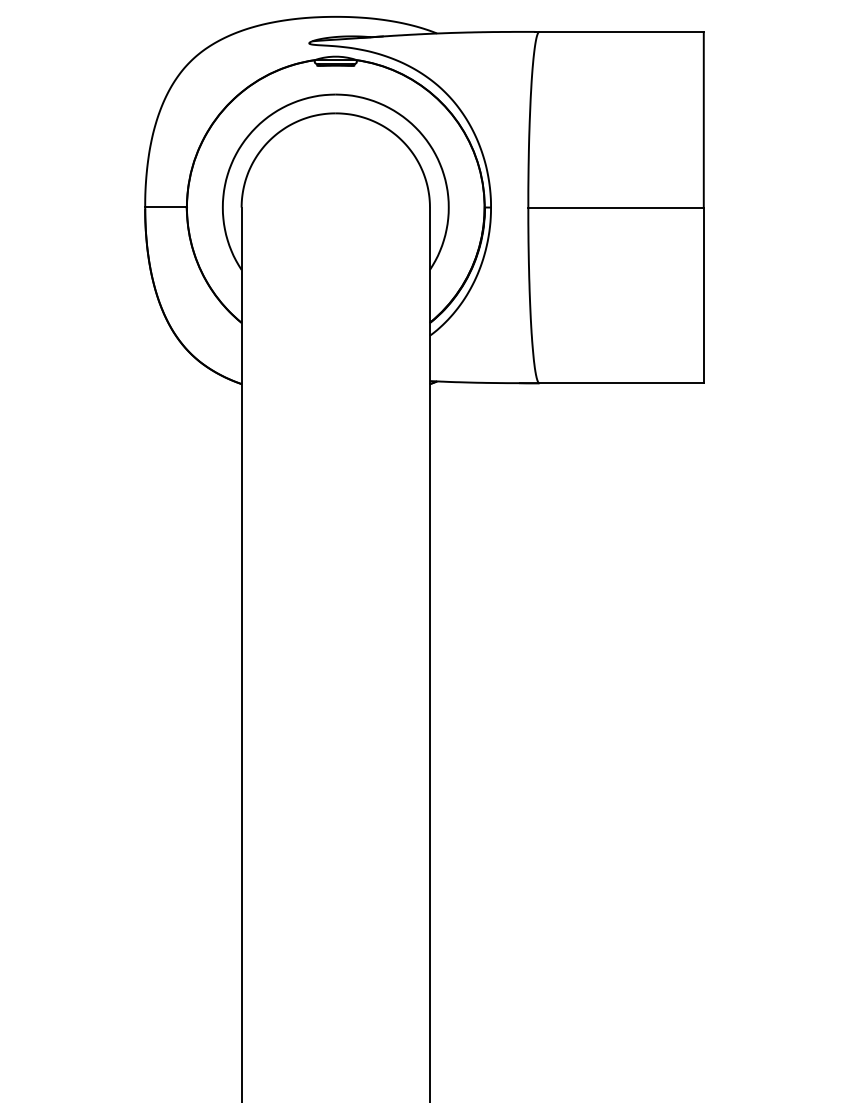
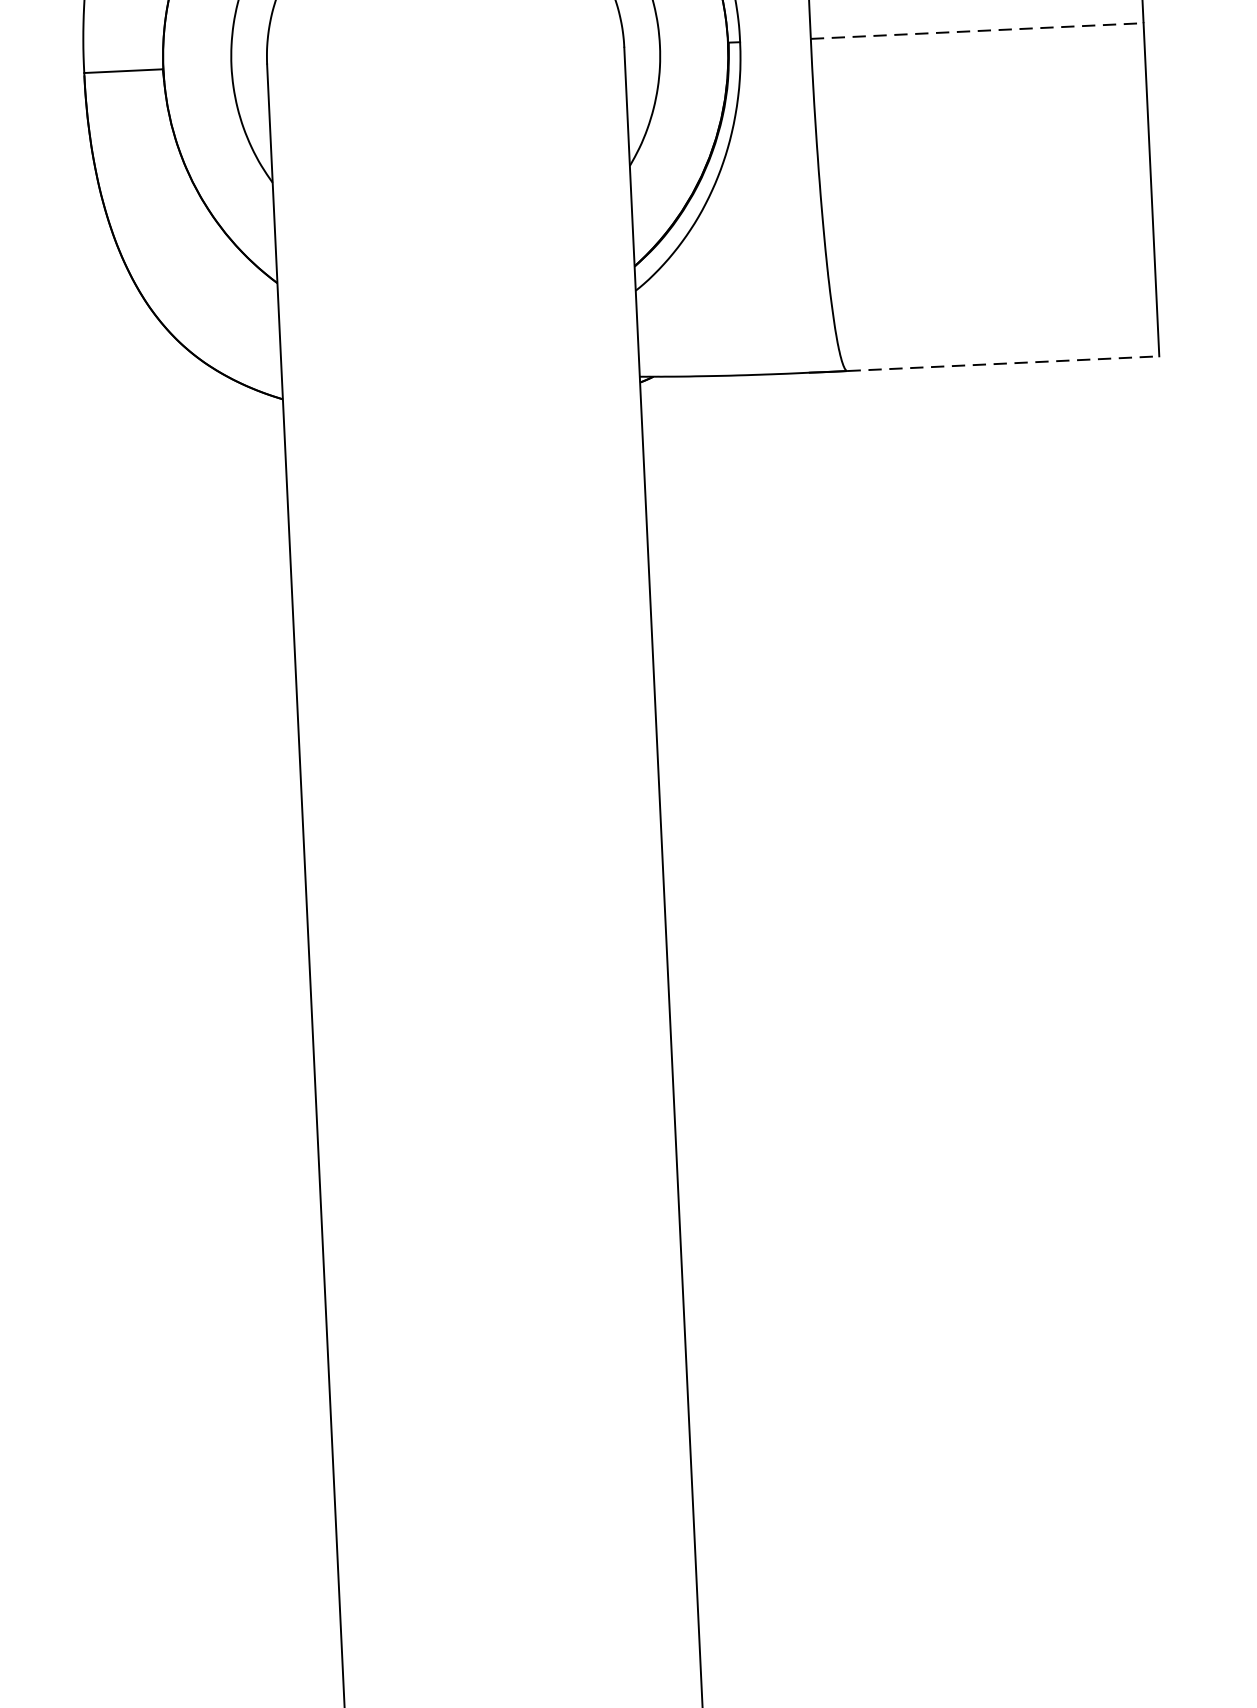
line: (616, 207) -> (978, 30), solid -> dashed
line: (622, 383) -> (1005, 364), solid -> dashed

